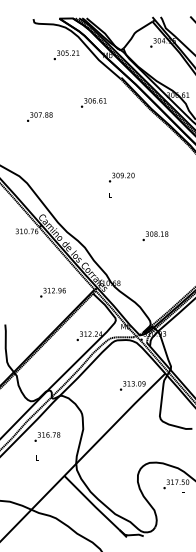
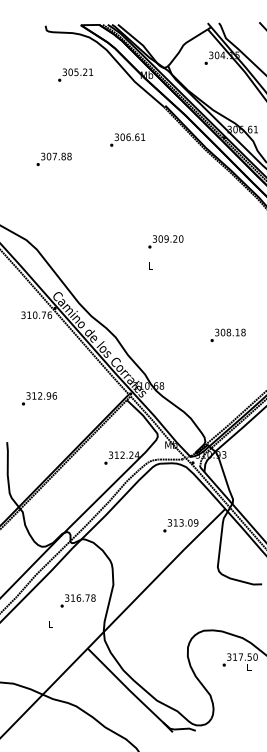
text: (66, 55) -> (75, 75), moved
text: (155, 236) -> (228, 335), moved
text: (52, 292) -> (38, 398), moved
text: (47, 436) -> (78, 600), moved

